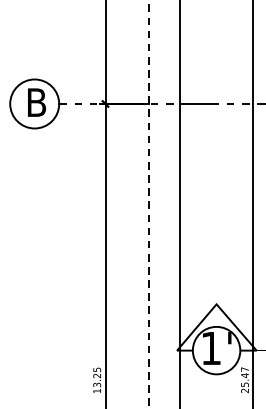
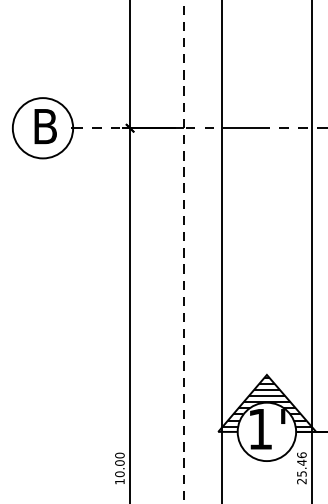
hatch: (216, 325) -> (266, 401), added
text: (244, 369) -> (301, 455), 25.47 -> 25.46
text: (96, 377) -> (119, 464), 13.25 -> 10.00

